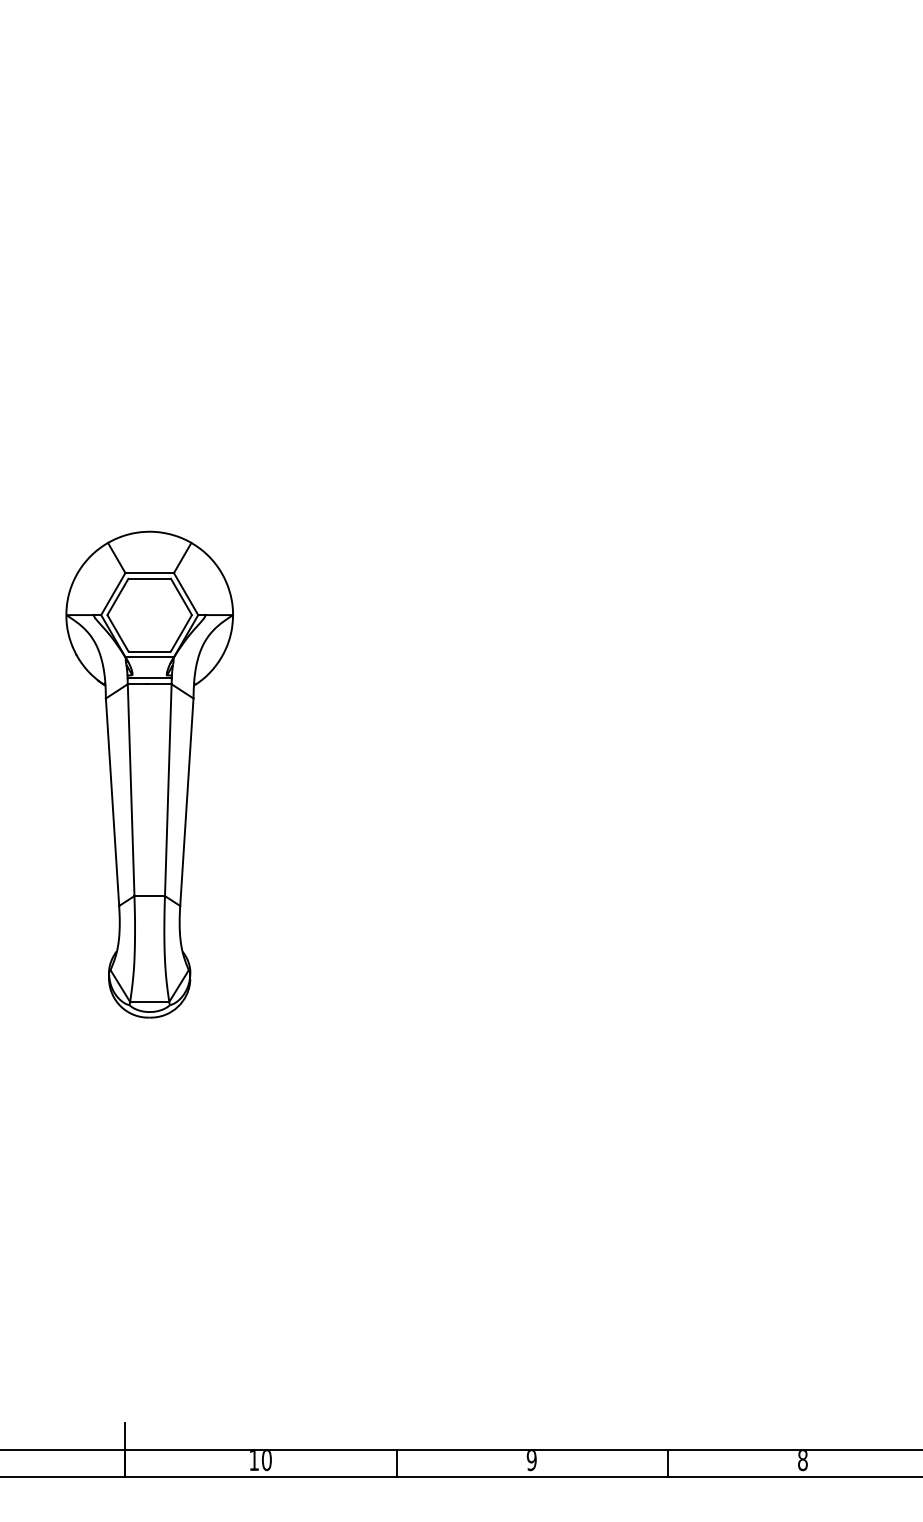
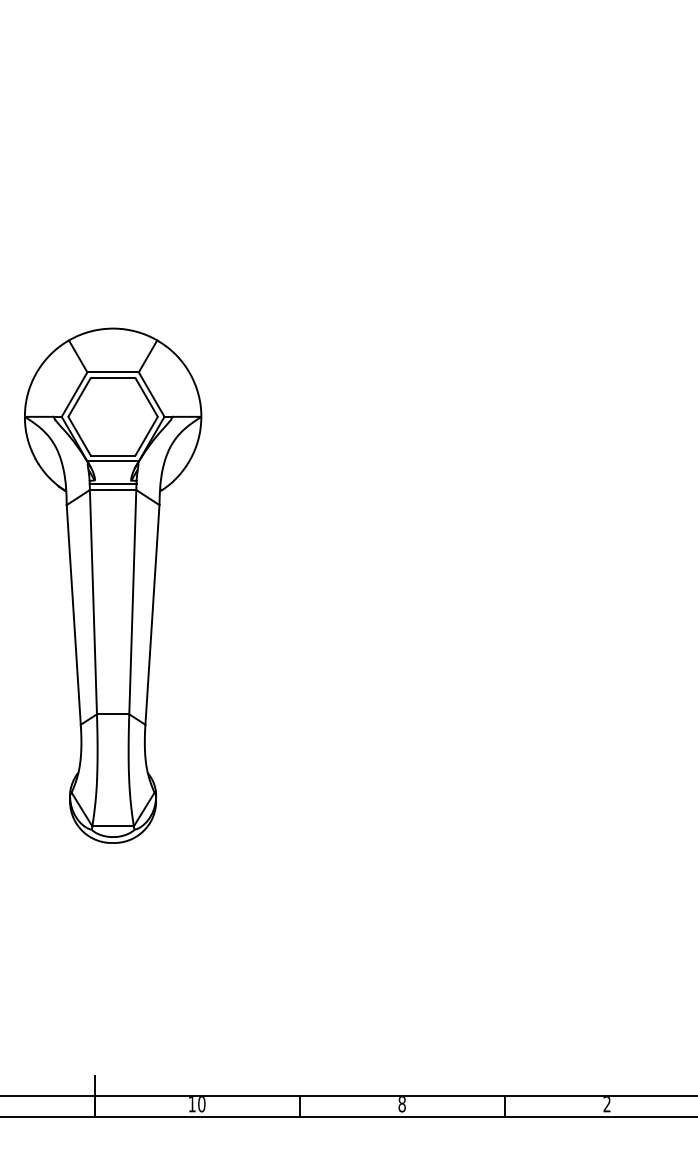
part: (150, 774) -> (113, 585), size x1.4
text: (530, 1460) -> (401, 1104), 9 -> 8
text: (802, 1460) -> (606, 1104), 8 -> 2

